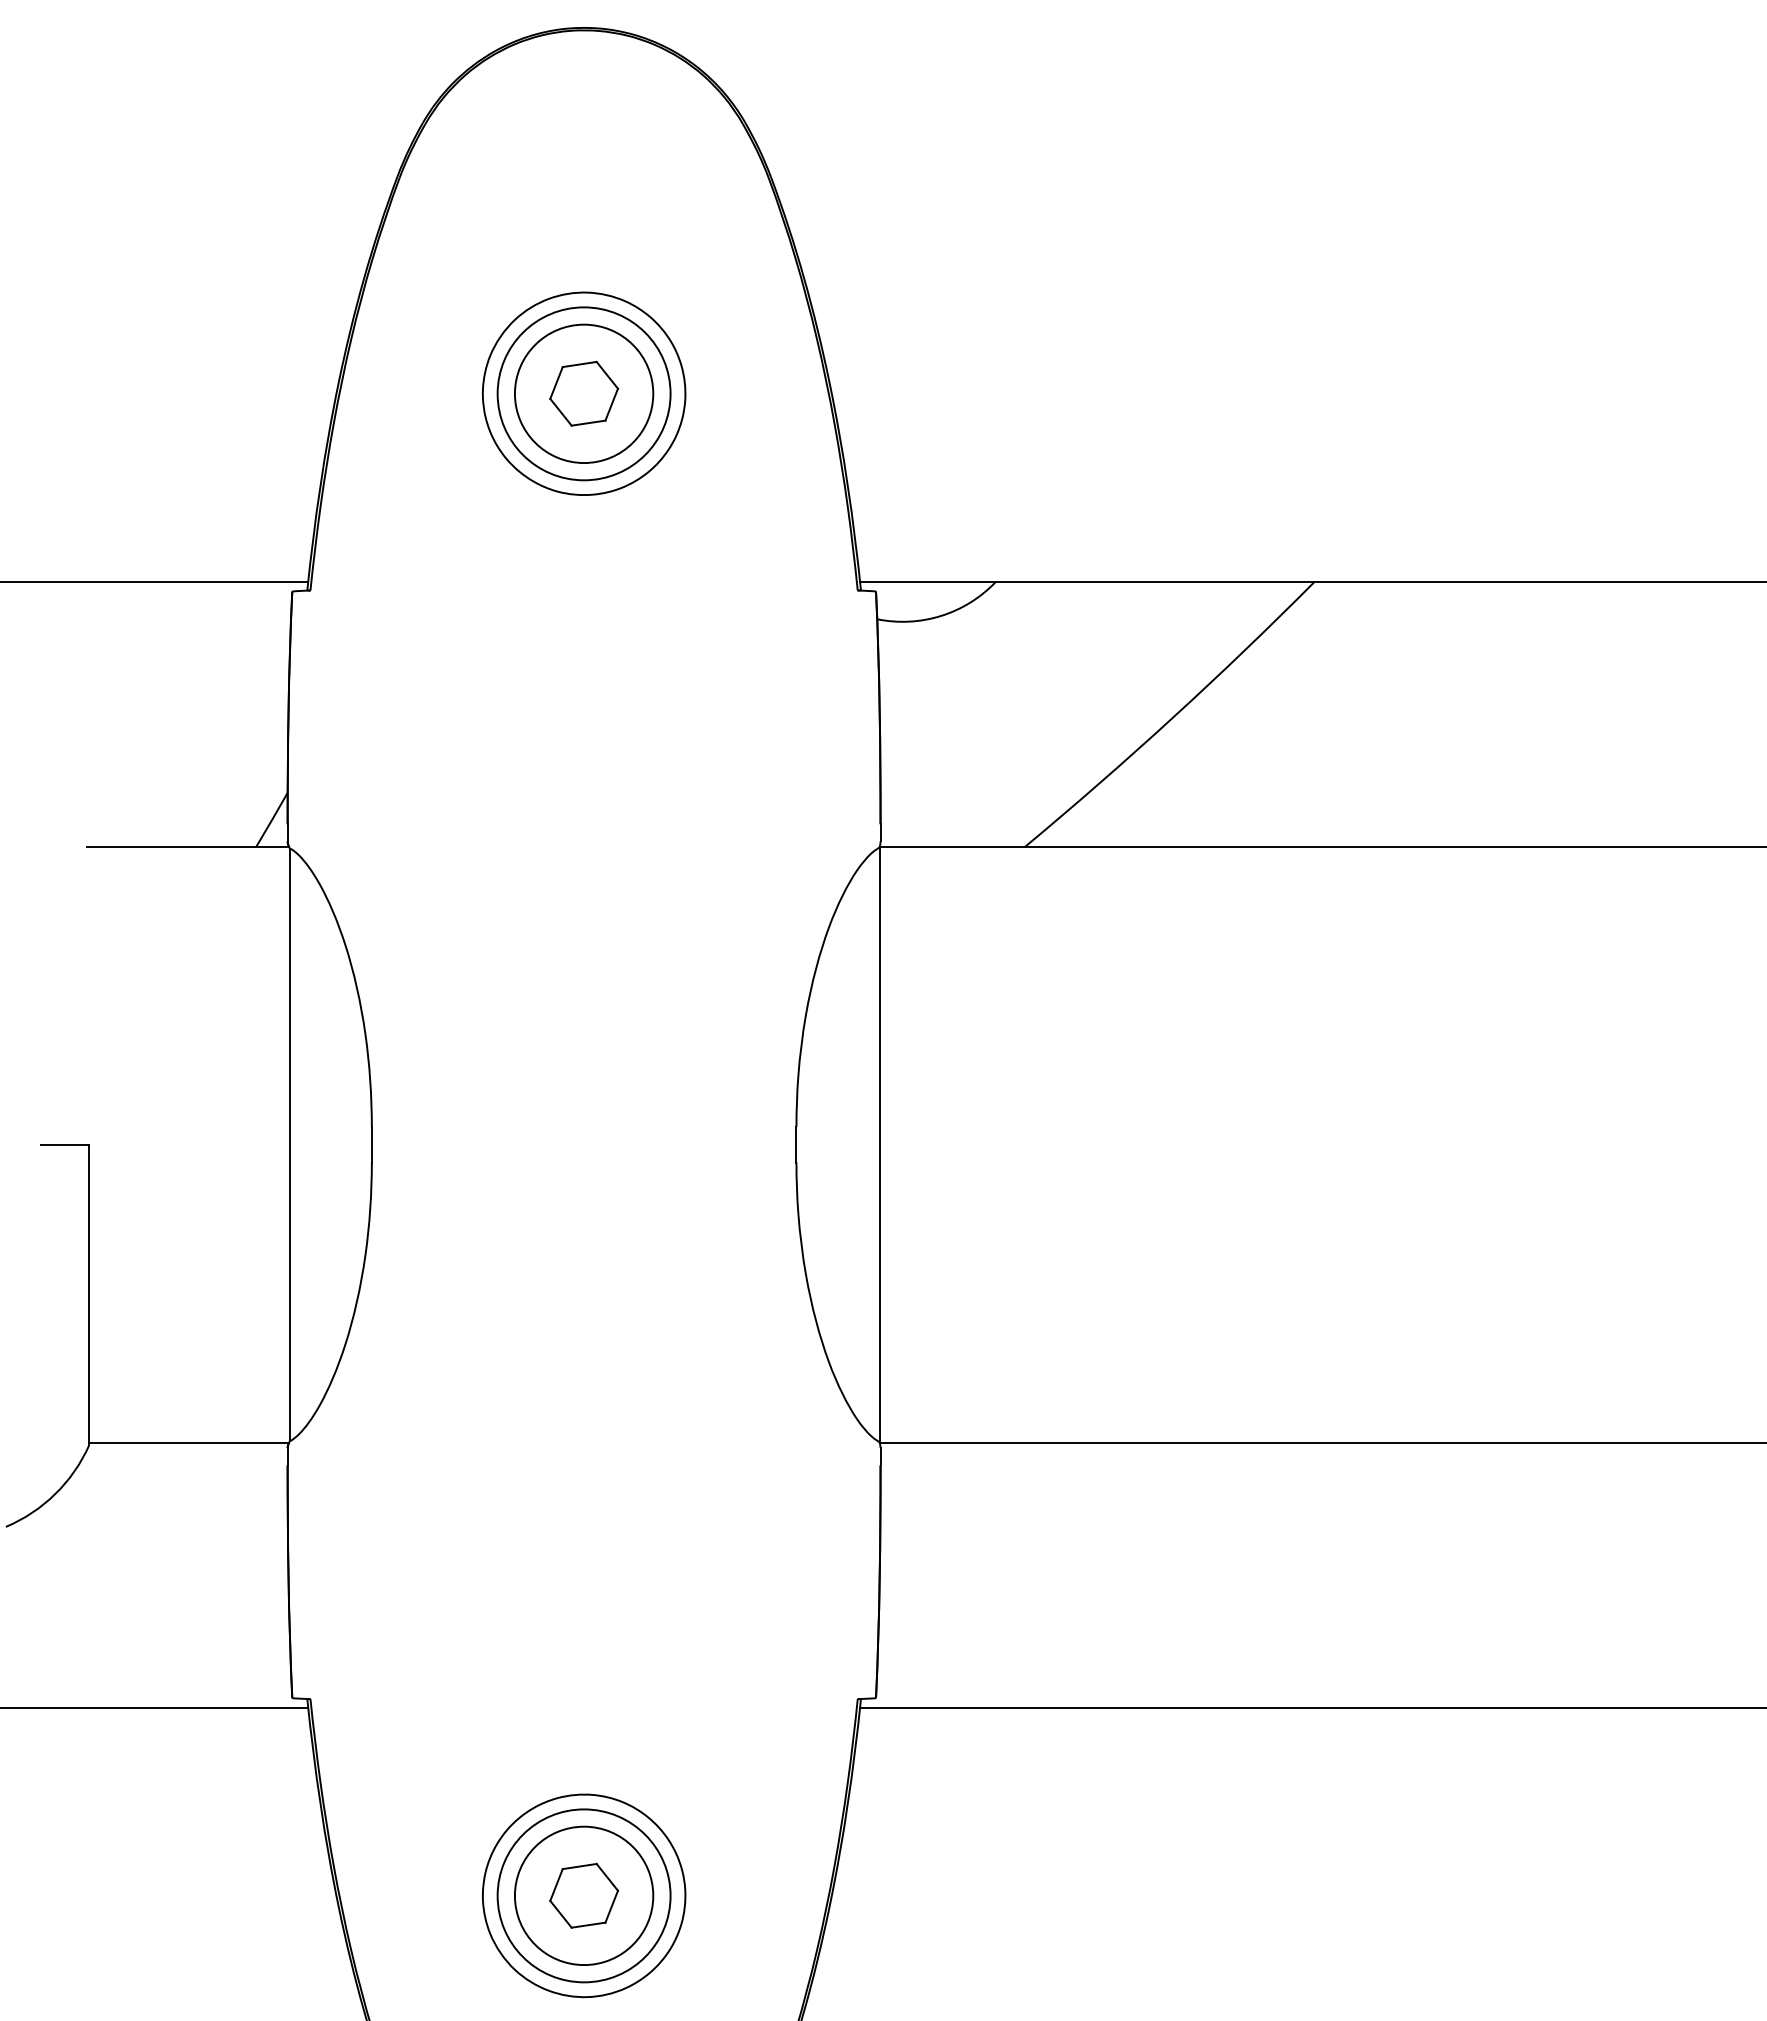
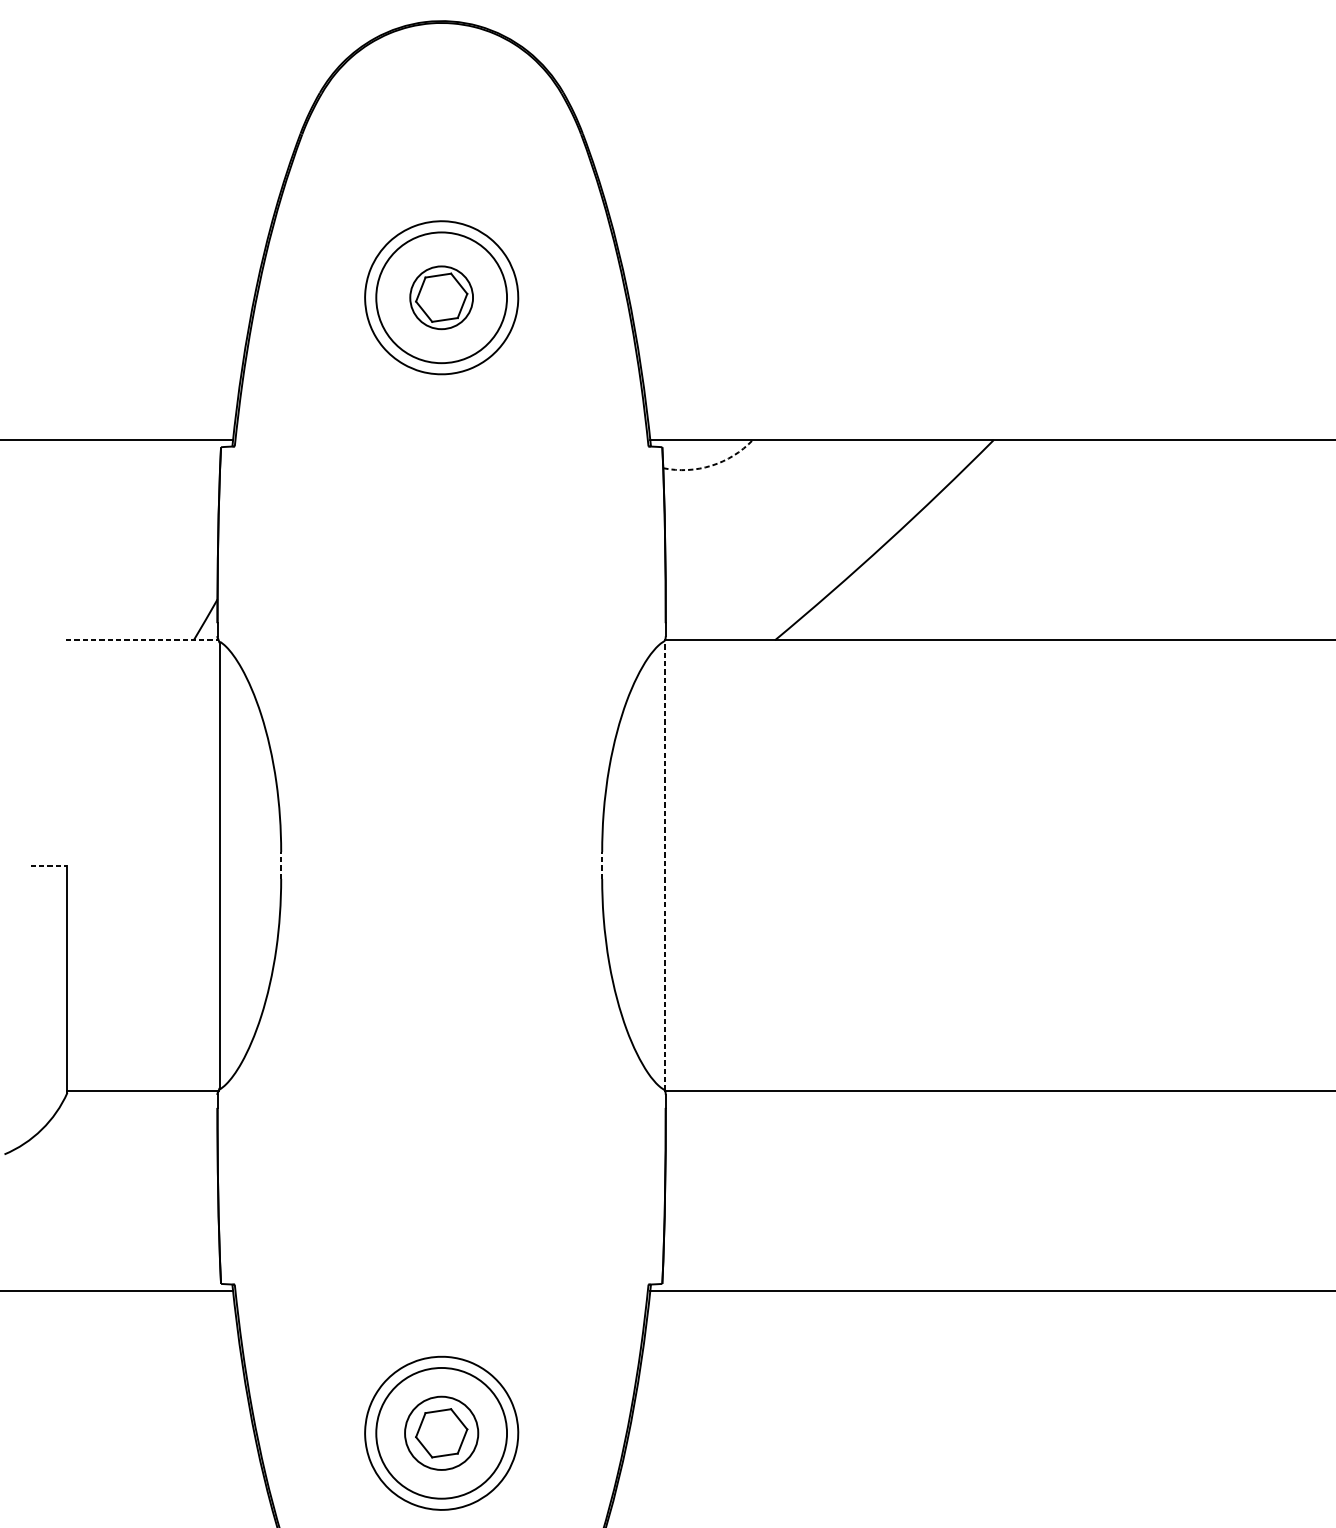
circle: (583, 393) -> (441, 297), size x0.6
arc: (941, 615) -> (711, 465), solid -> dashed
line: (188, 846) -> (142, 640), solid -> dashed
line: (65, 1144) -> (49, 865), solid -> dashed
line: (371, 1144) -> (280, 865), solid -> dashed
line: (796, 1144) -> (602, 865), solid -> dashed
line: (879, 1144) -> (664, 865), solid -> dashed
circle: (583, 1895) -> (441, 1433), size x0.7

